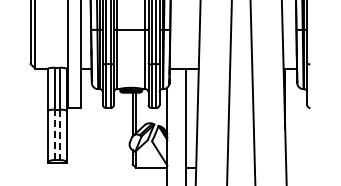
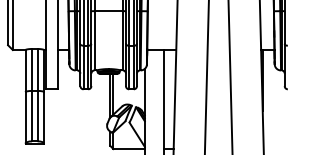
line: (54, 134) -> (31, 115), dashed -> solid
line: (60, 135) -> (37, 116), dashed -> solid

